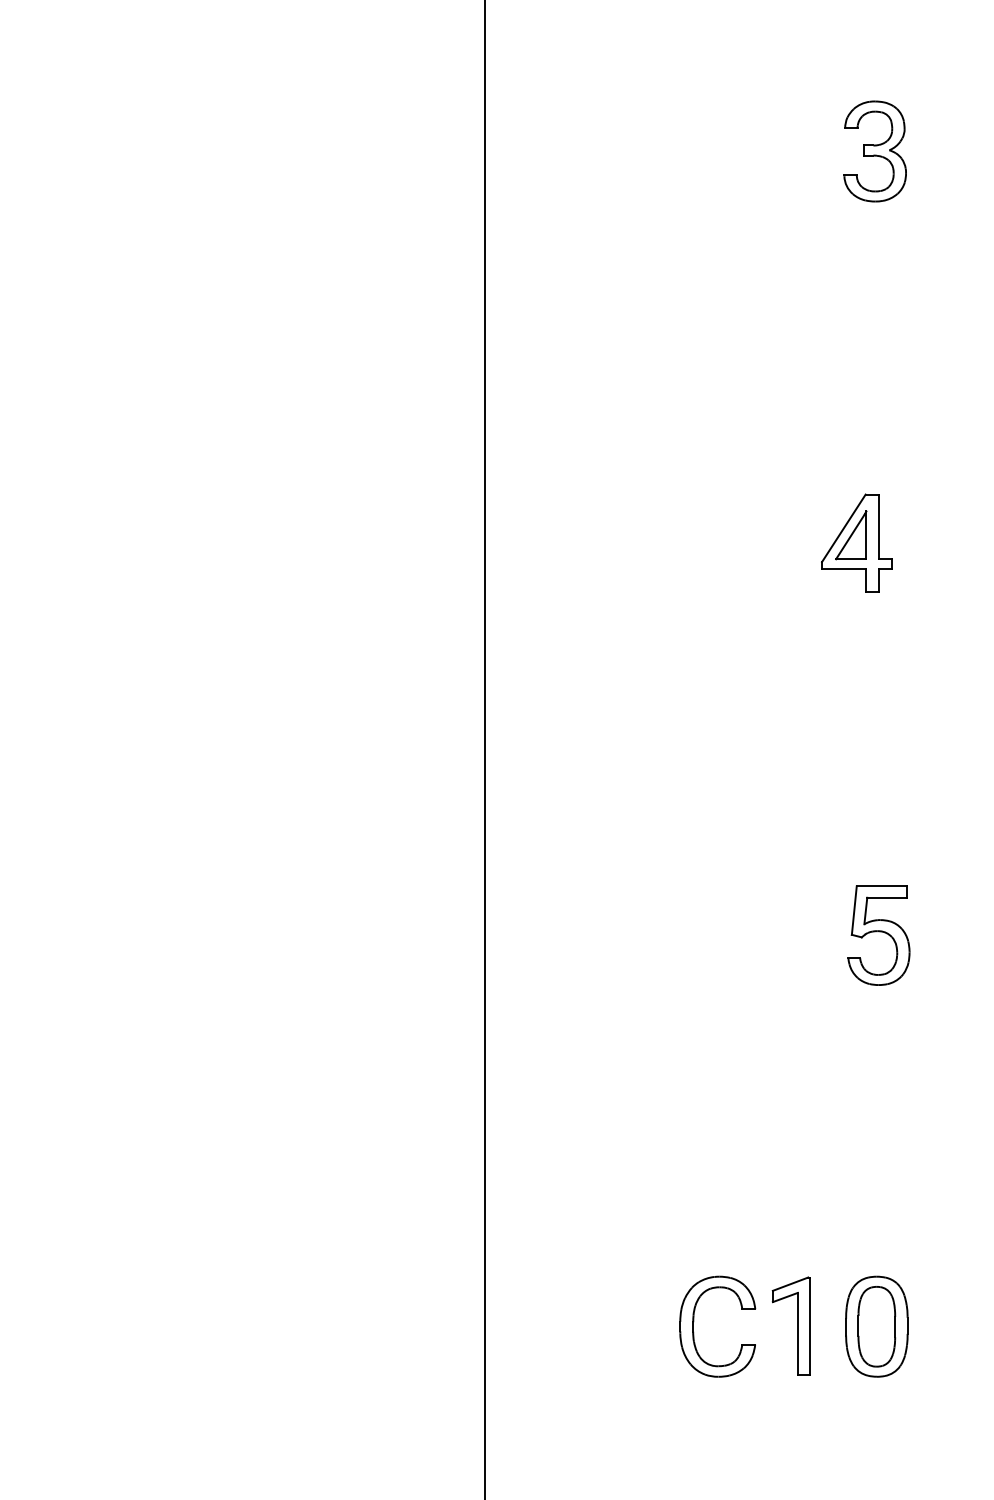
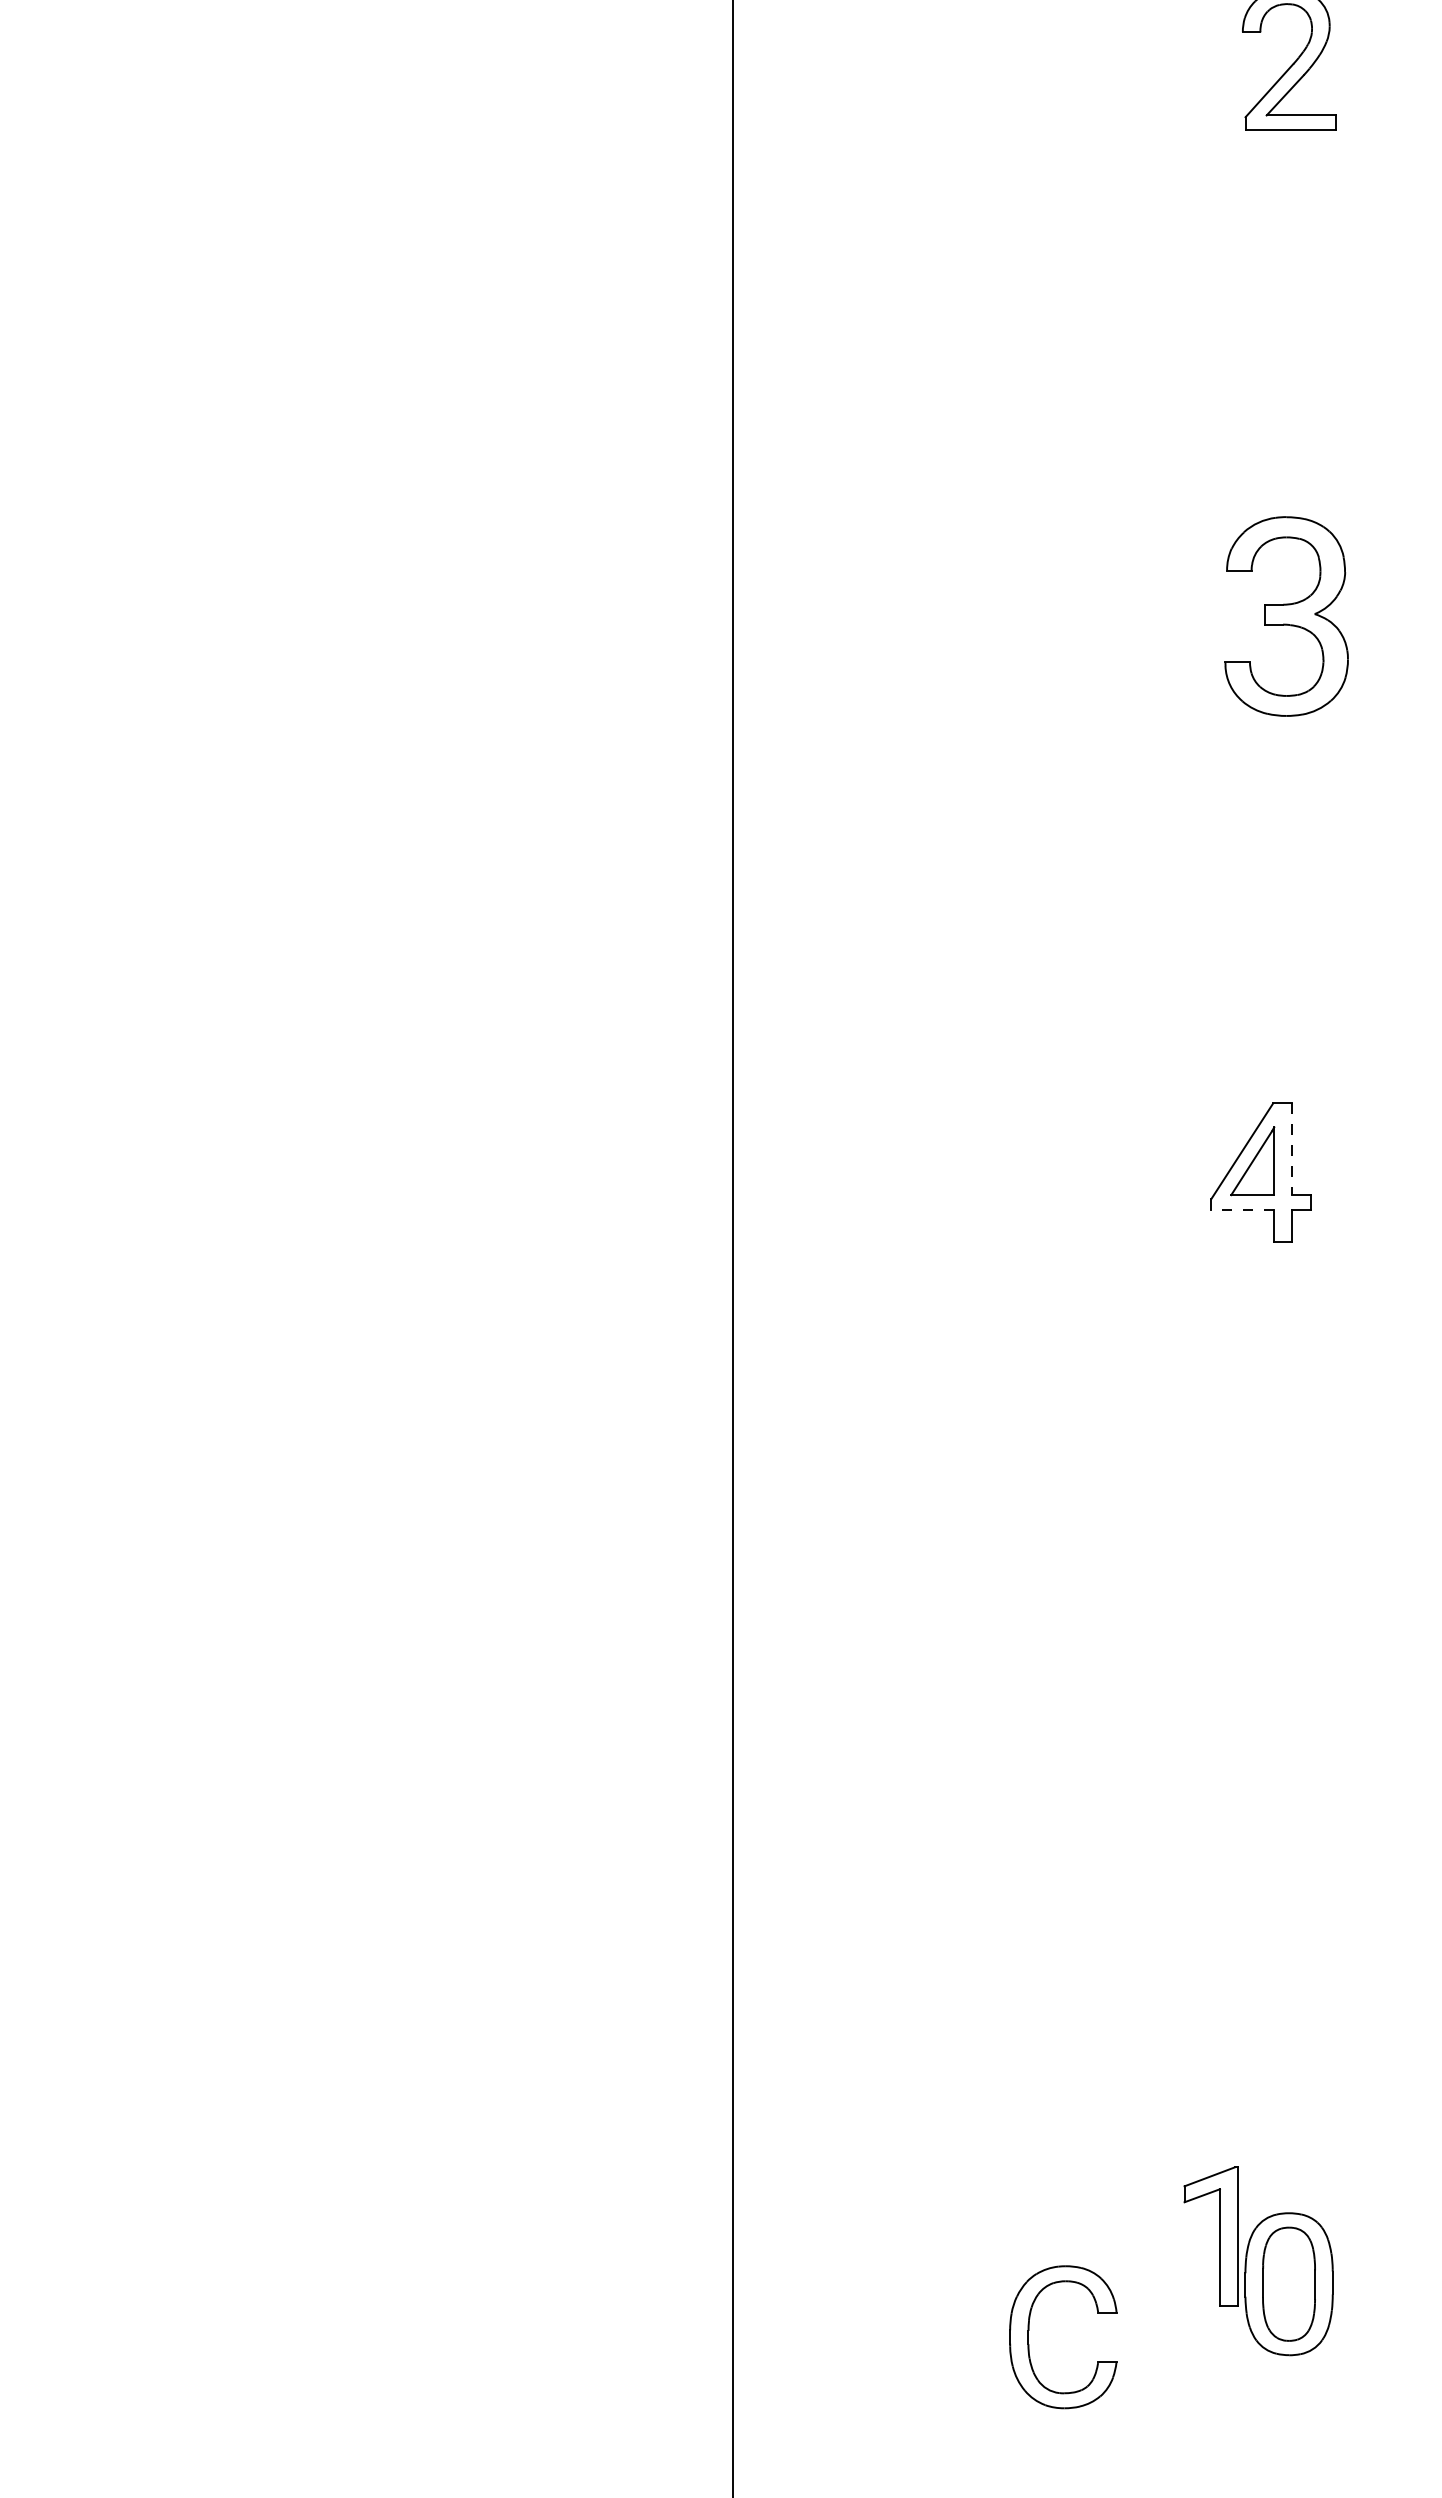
part: (875, 151) -> (1286, 616), size x1.4
line: (878, 527) -> (1291, 1149), solid -> dashed
line: (844, 569) -> (1242, 1209), solid -> dashed
part: (878, 935) -> (1291, 1729), removed
part: (693, 1321) -> (1029, 2330), moved
part: (797, 1326) -> (1219, 2236), moved

